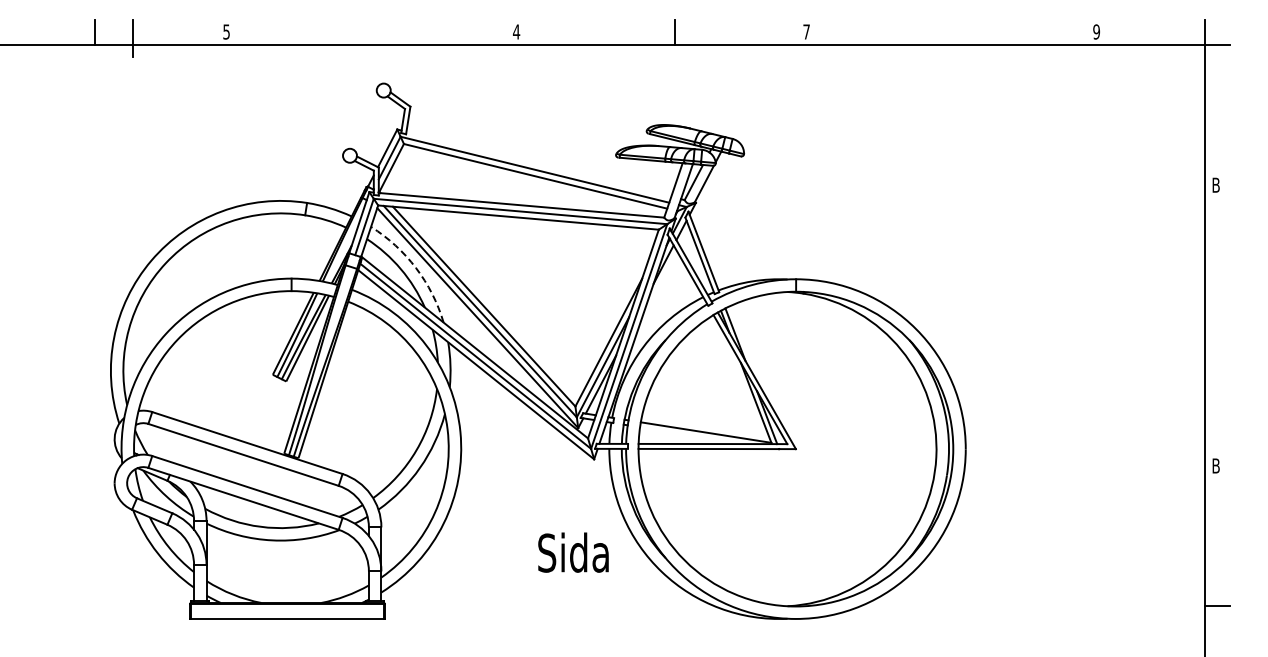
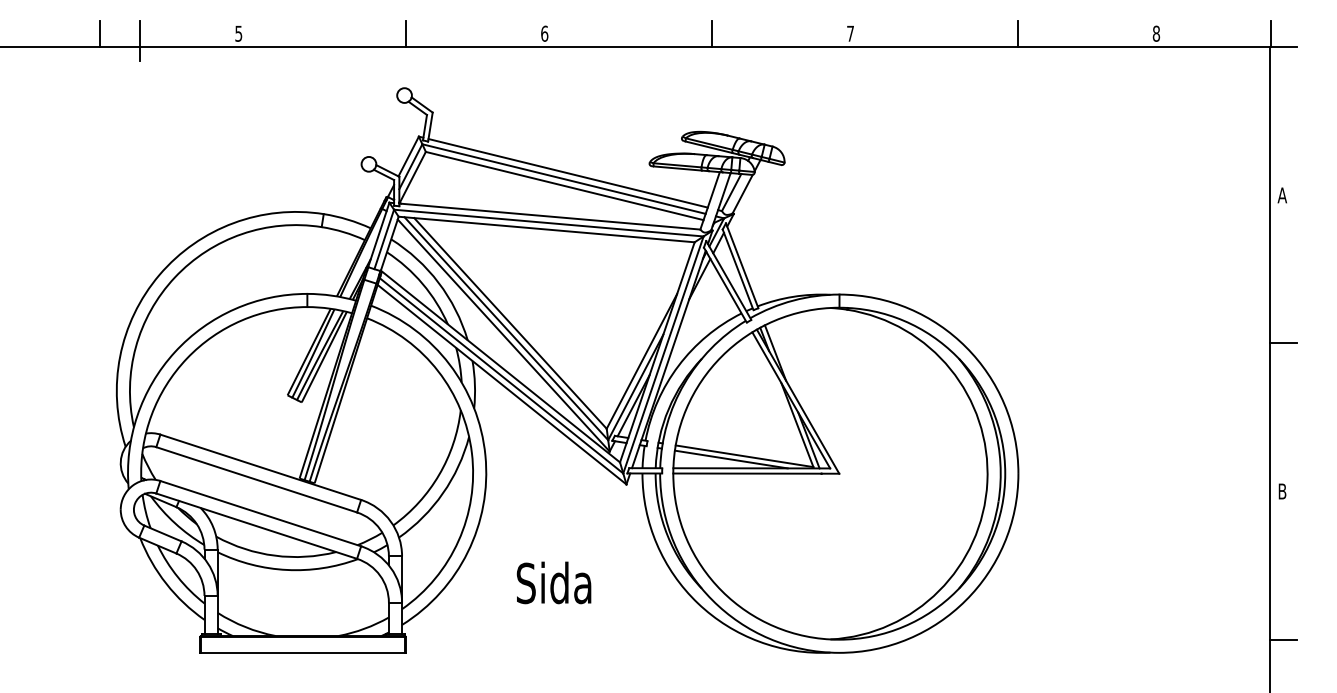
line: (385, 31) -> (406, 33), added
text: (516, 31) -> (544, 33), 4 -> 6
line: (965, 31) -> (1018, 33), added
text: (1096, 31) -> (1156, 33), 9 -> 8
line: (538, 163) -> (567, 172), added
text: (1215, 184) -> (1281, 194), B -> A
arc: (416, 268) -> (439, 283), dashed -> solid
line: (1216, 325) -> (1282, 343), added
line: (693, 435) -> (731, 459), added
text: (573, 552) -> (554, 582), moved

